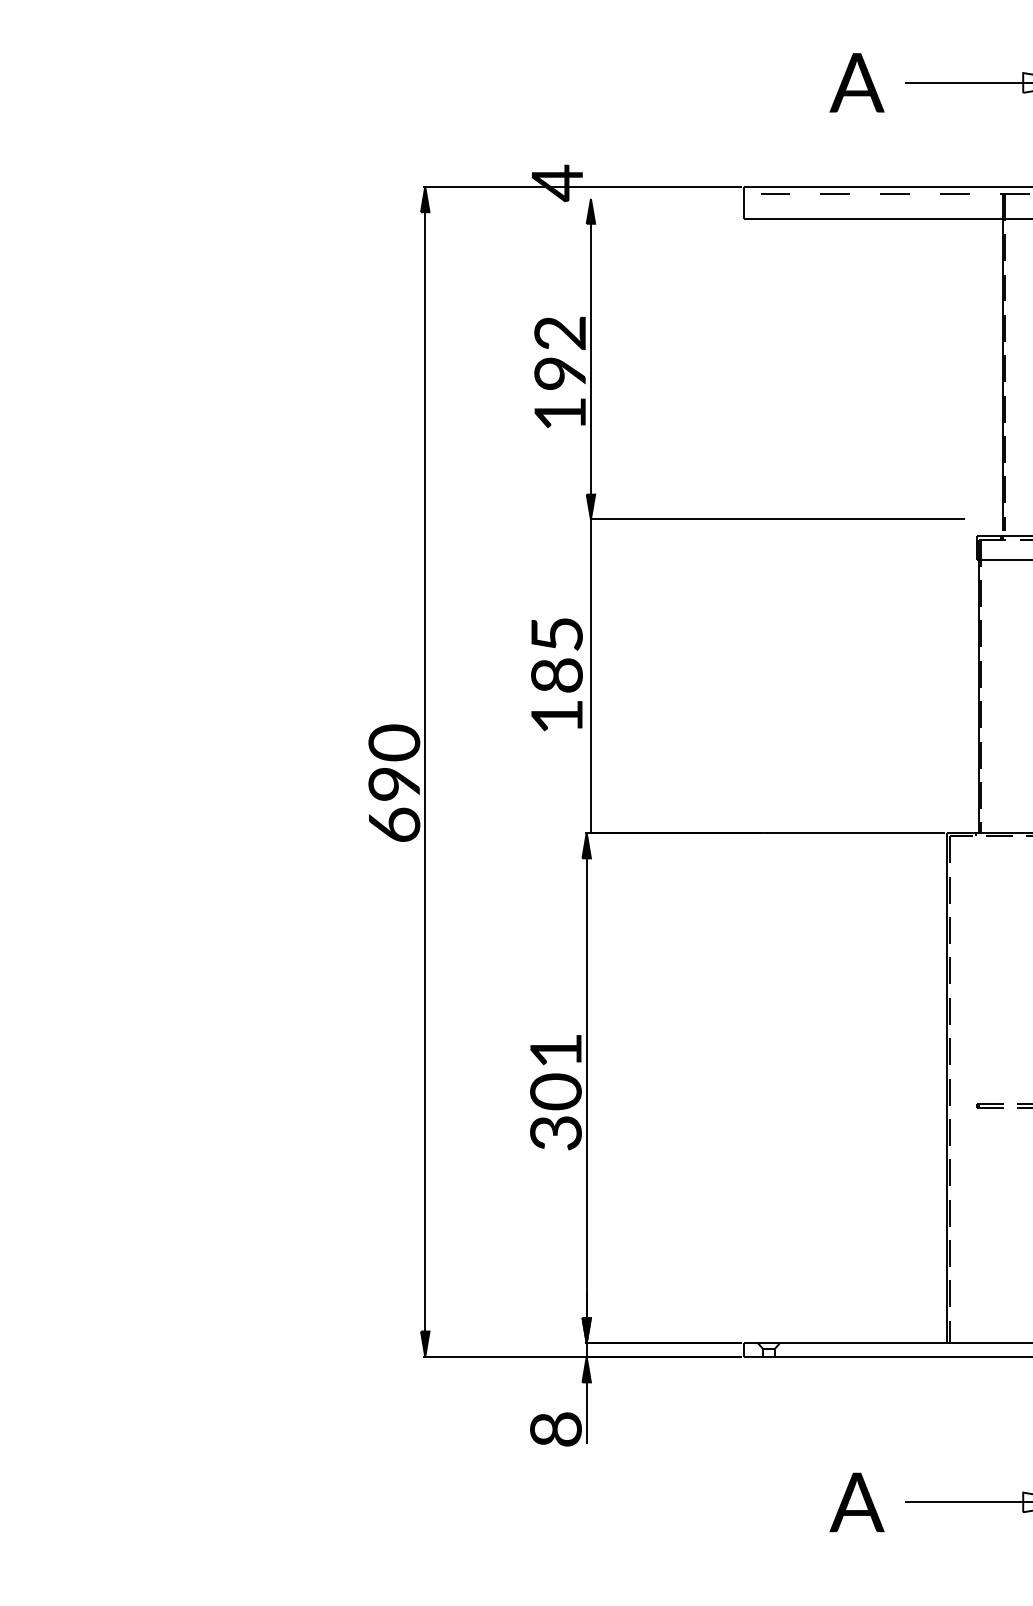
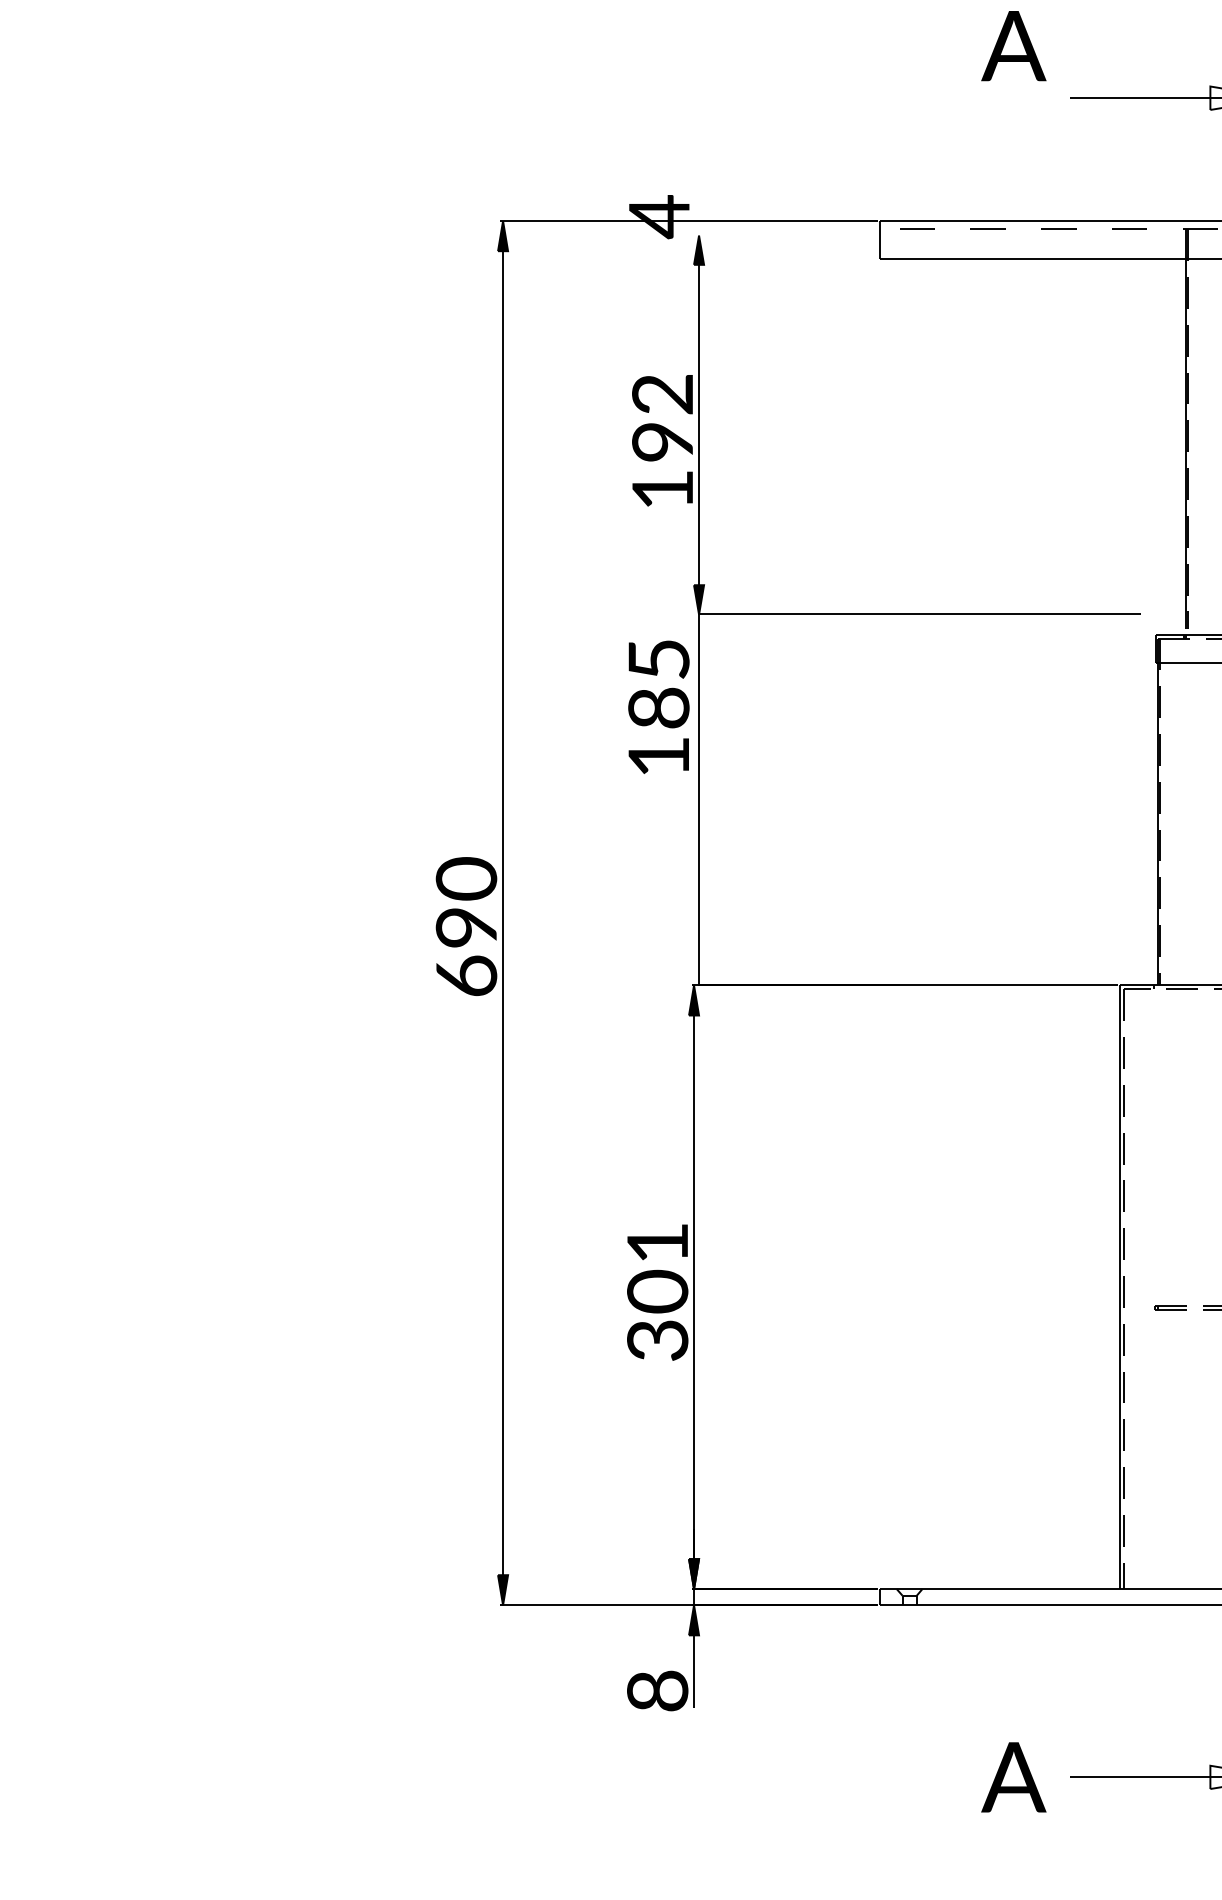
text: (856, 82) -> (1013, 45), moved
text: (556, 674) -> (658, 706), moved

